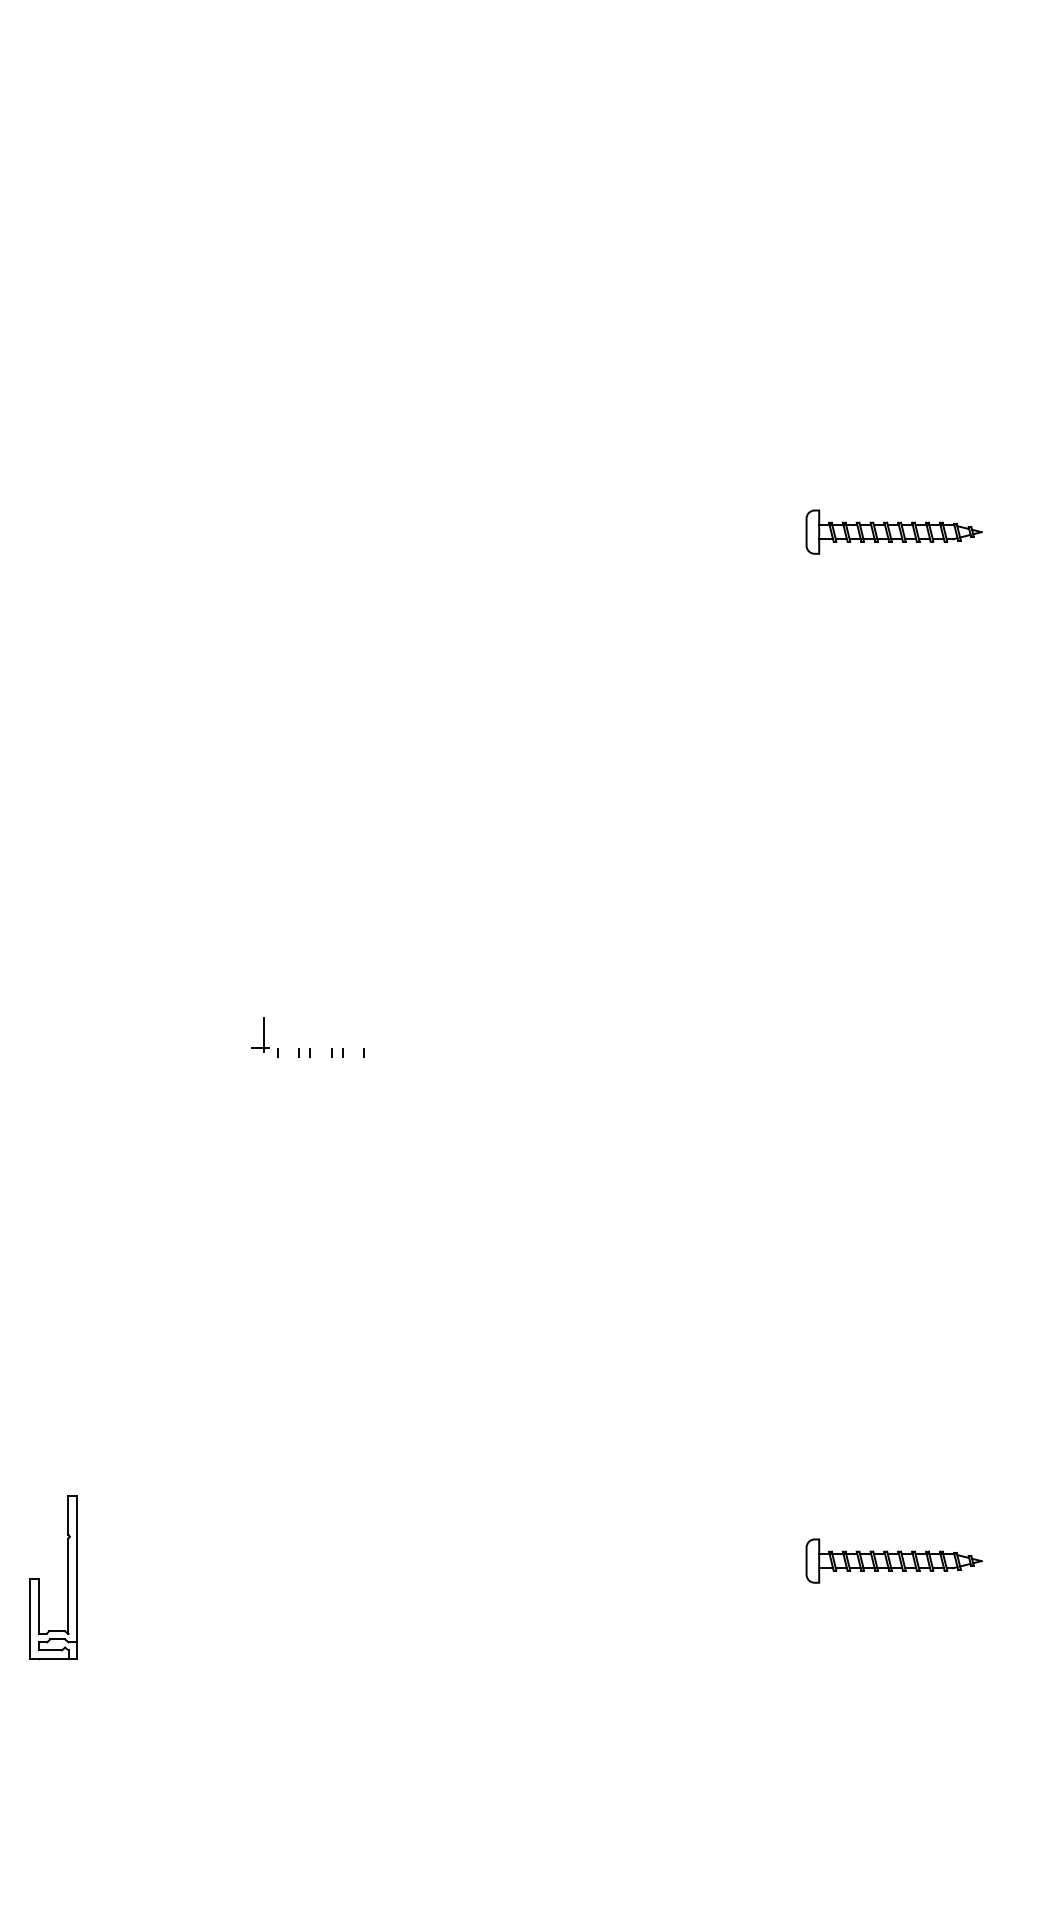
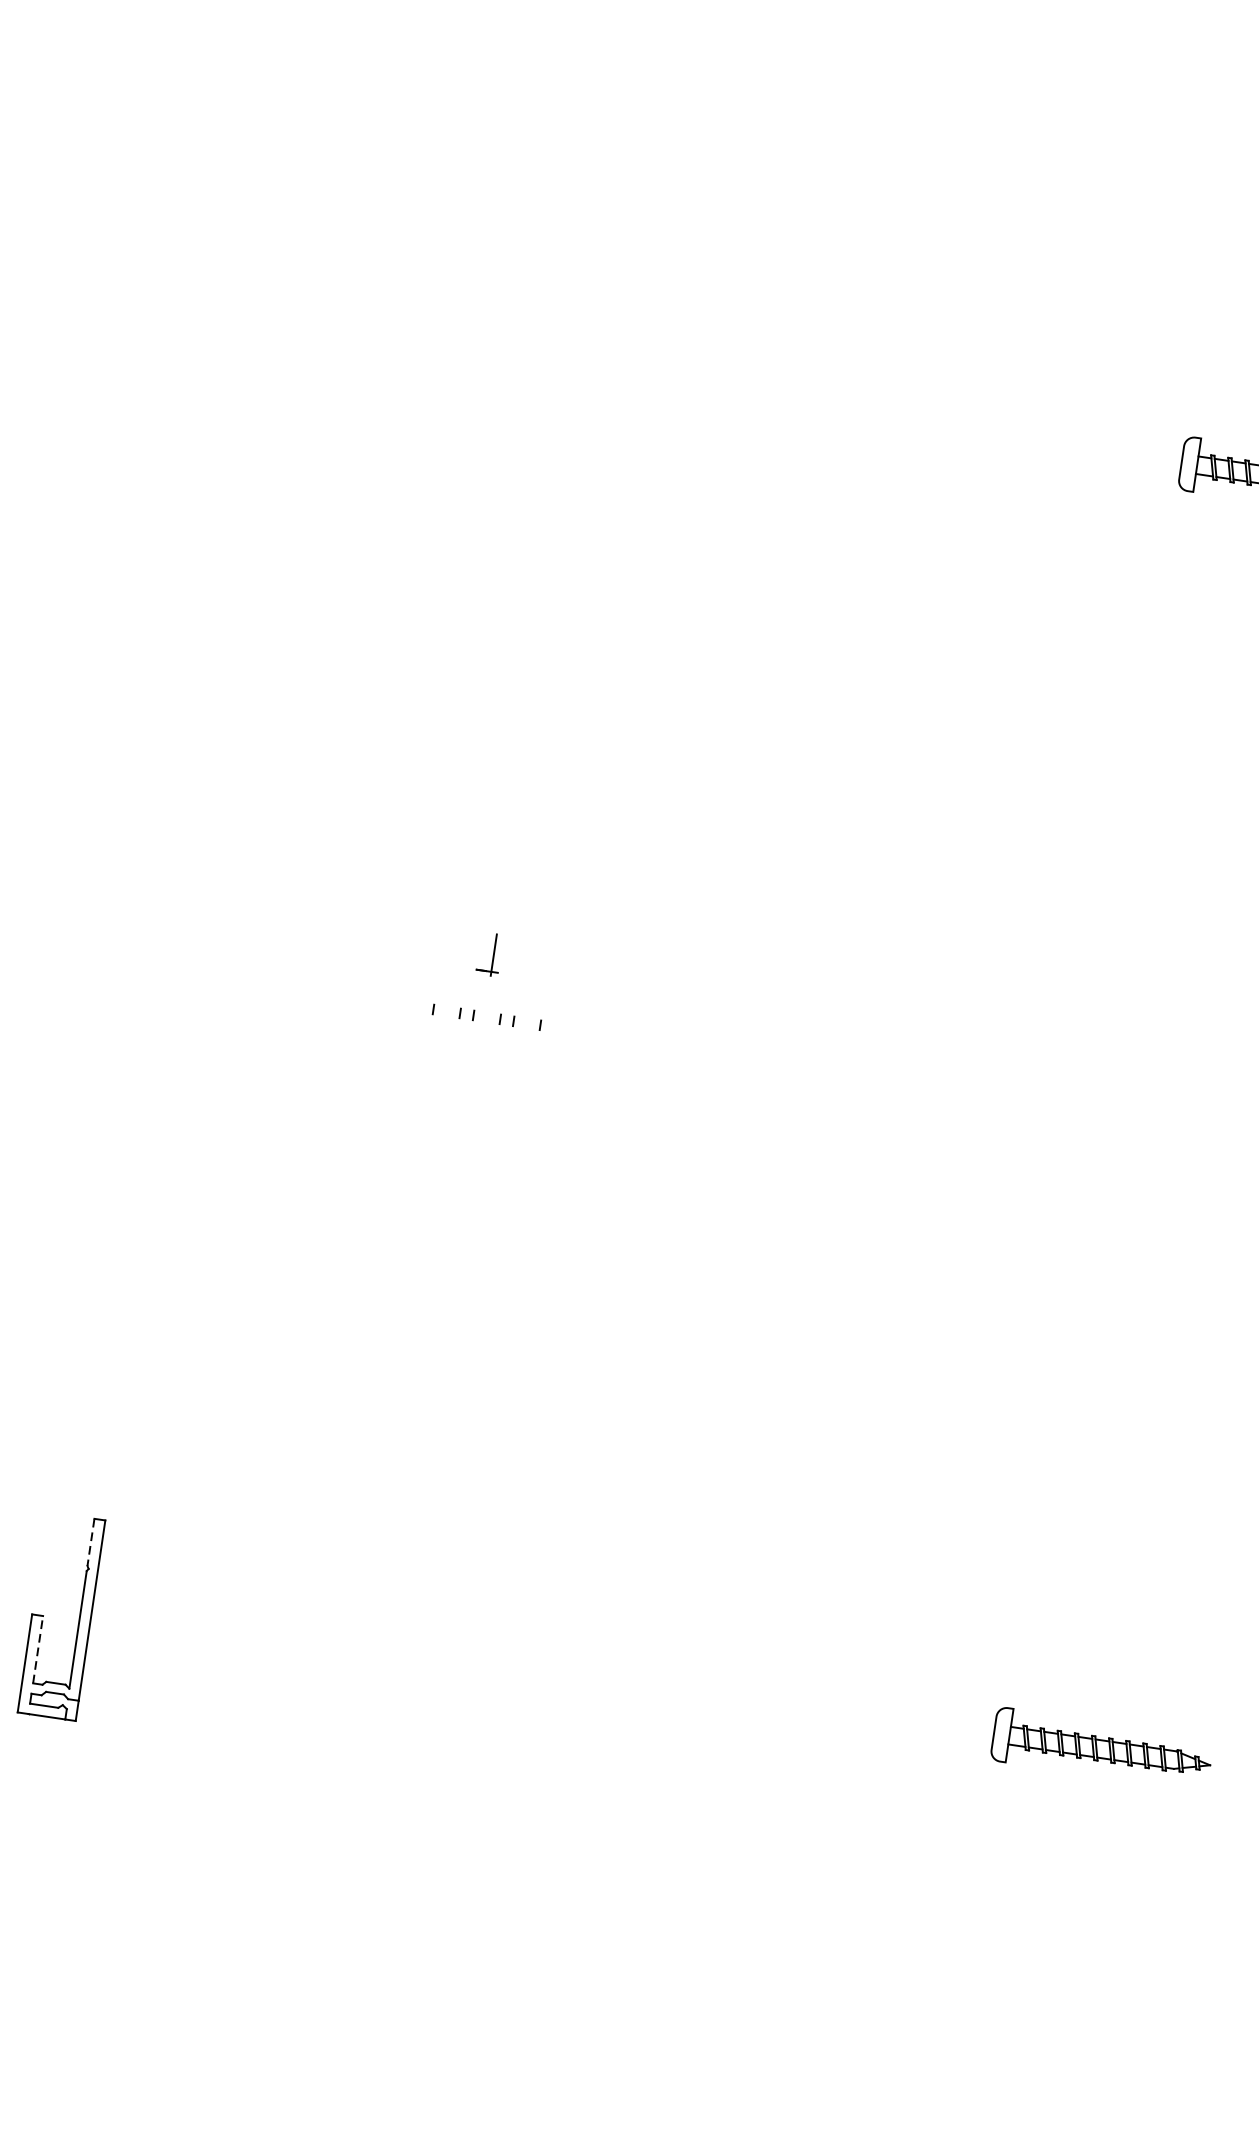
part: (260, 1034) -> (489, 954), moved
line: (68, 1515) -> (91, 1542), solid -> dashed
line: (39, 1606) -> (38, 1649), solid -> dashed

